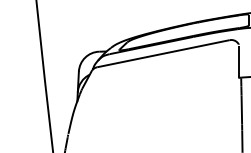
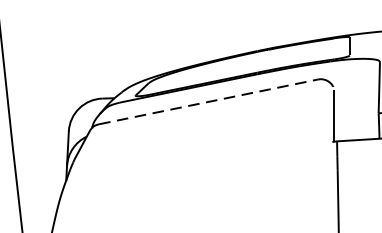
line: (163, 53) -> (208, 101), solid -> dashed

